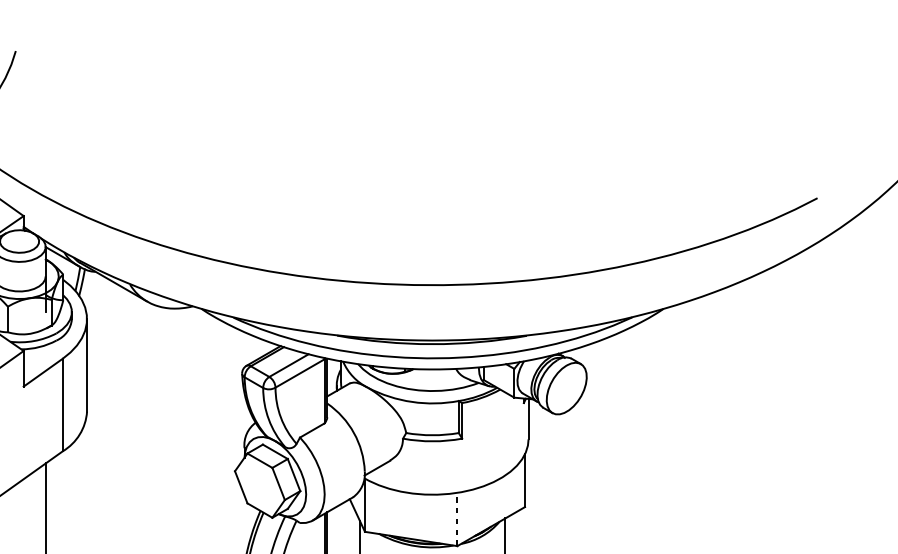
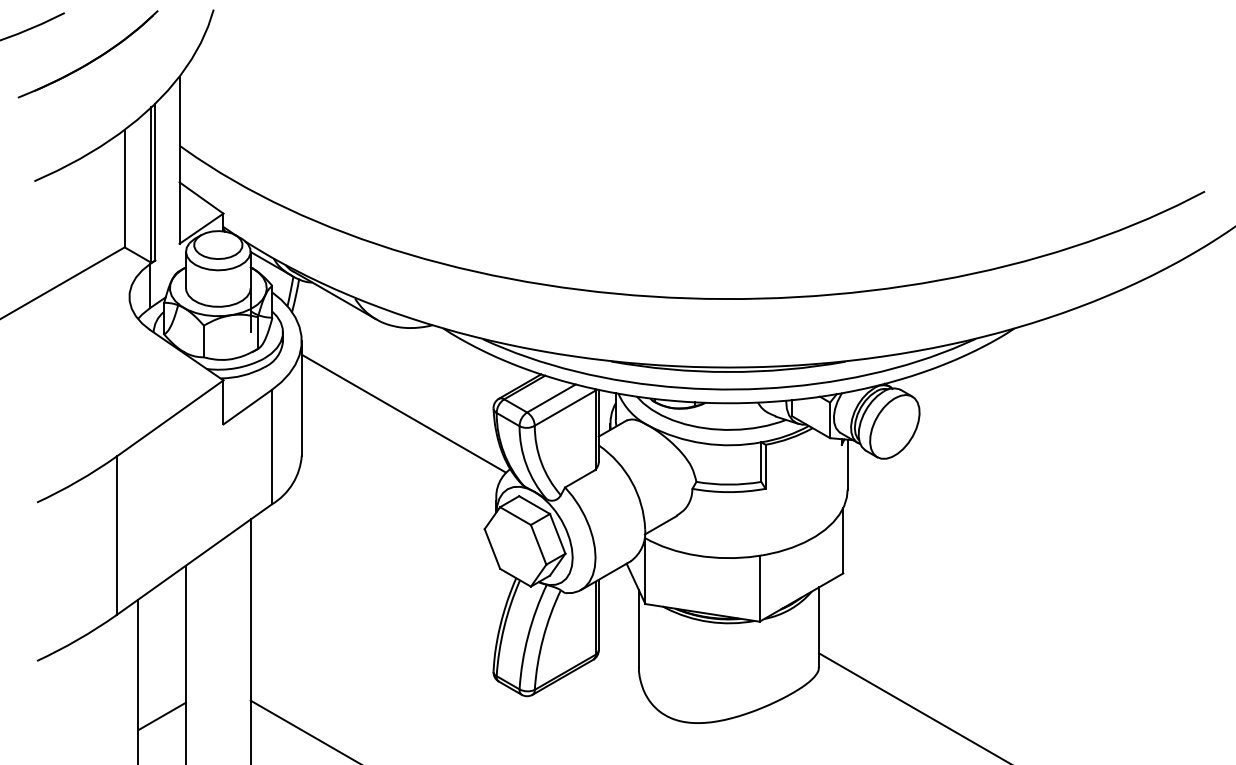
line: (169, 377) -> (403, 413), added
line: (457, 519) -> (759, 588), dashed -> solid

